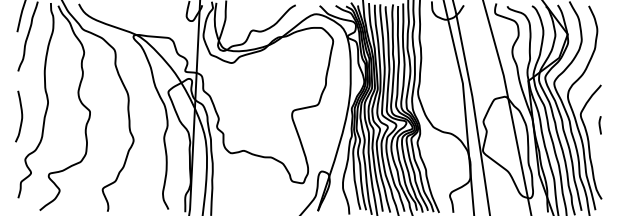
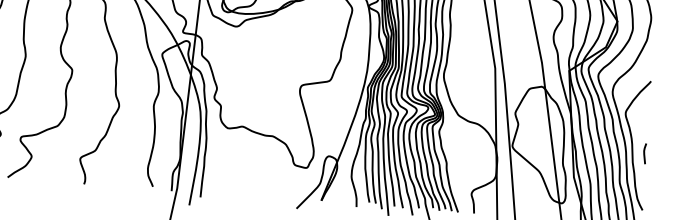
line: (599, 125) -> (644, 153), moved

